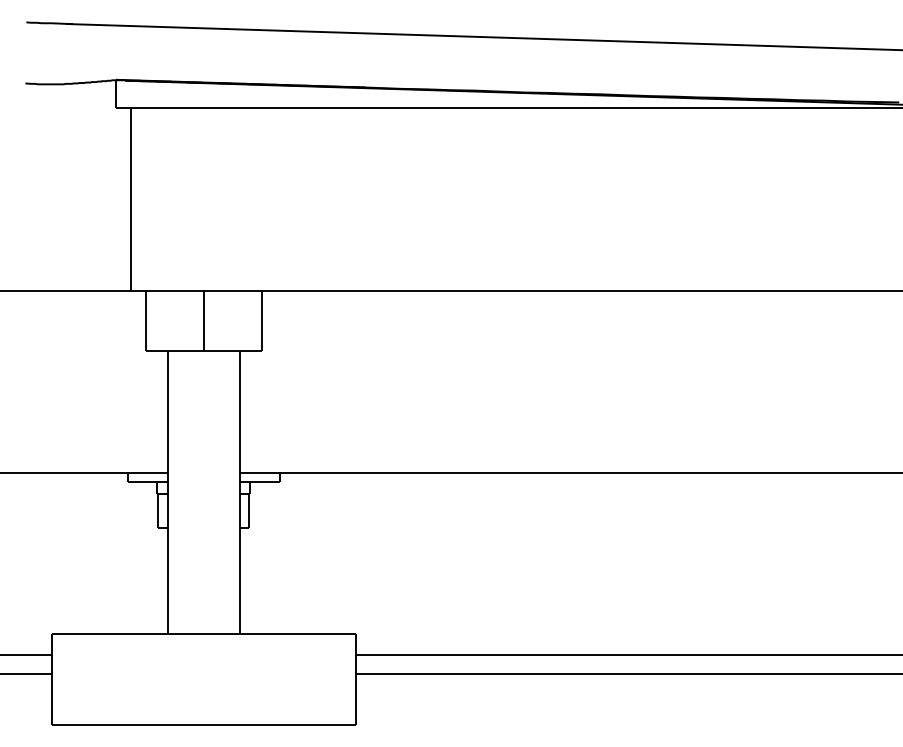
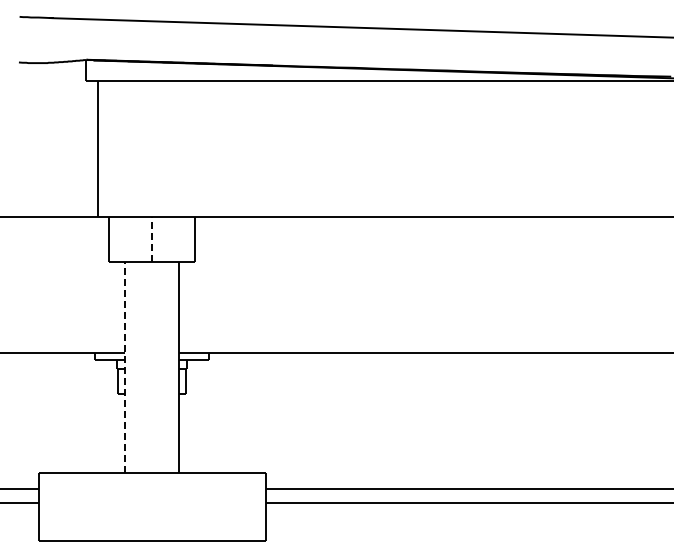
line: (204, 320) -> (152, 239), solid -> dashed
line: (166, 492) -> (124, 367), solid -> dashed

